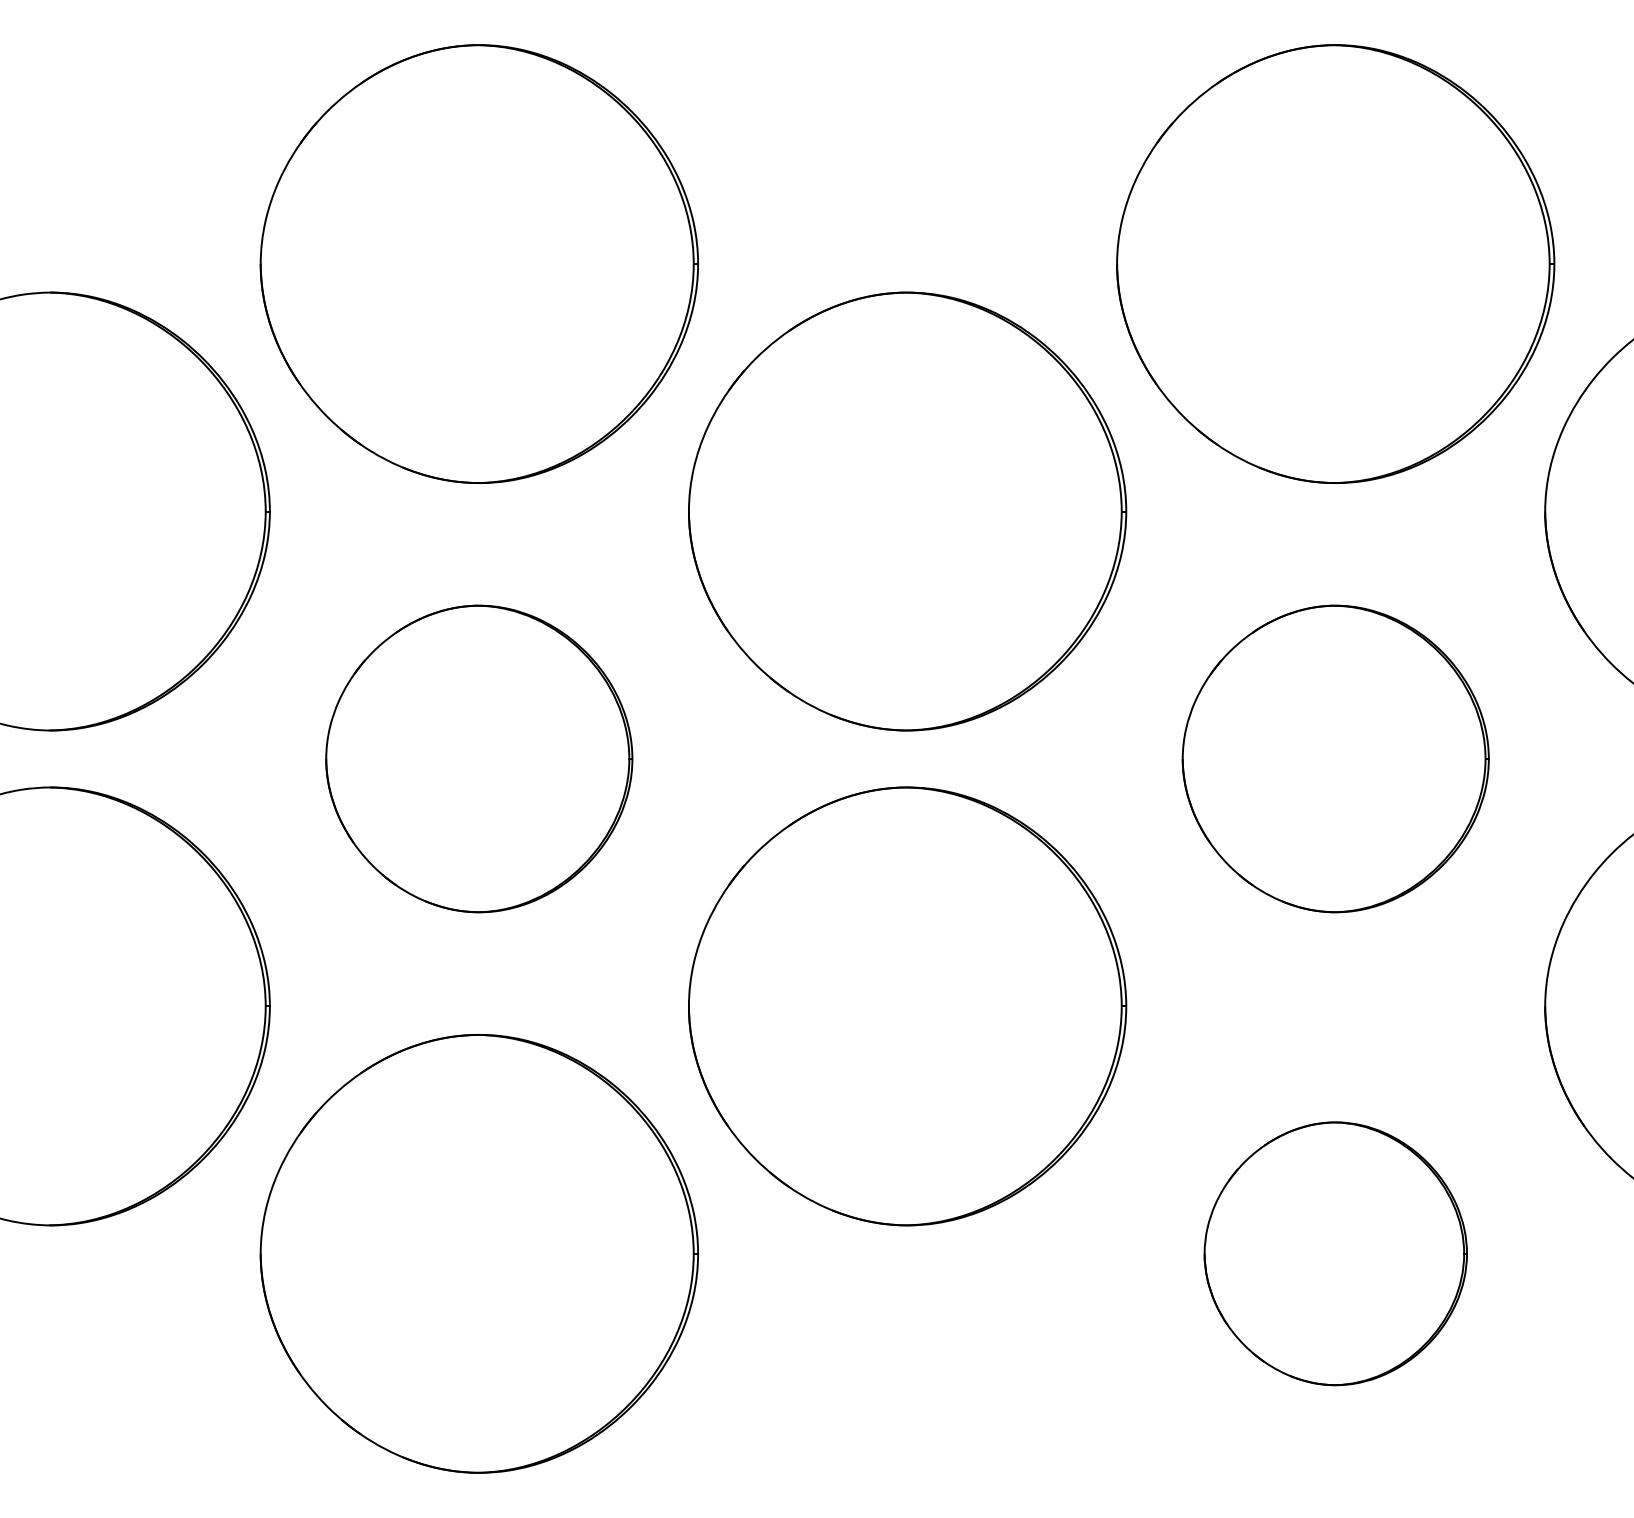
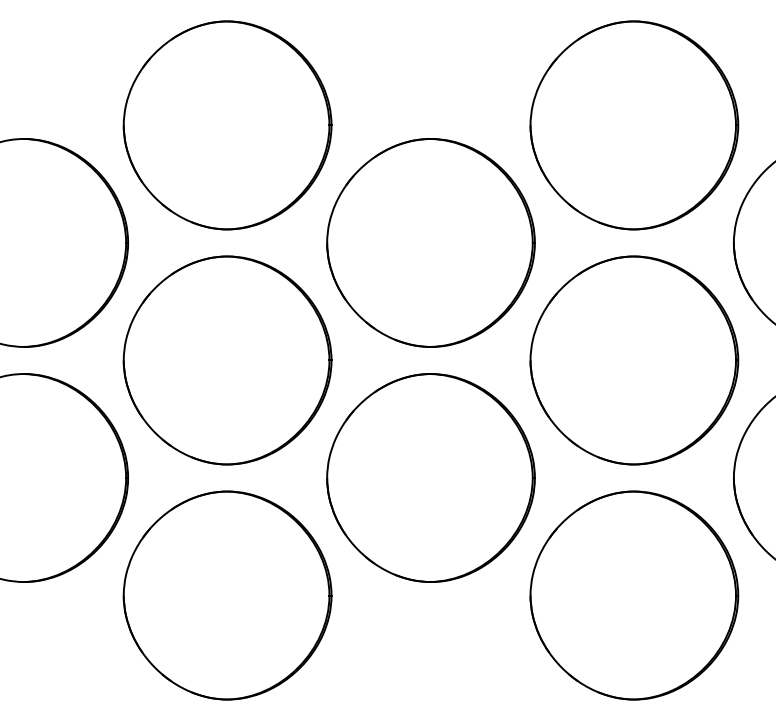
part: (479, 759) -> (227, 360), size x1.43
part: (1335, 759) -> (634, 360), size x1.43
part: (1335, 1253) -> (634, 595), size x1.67

